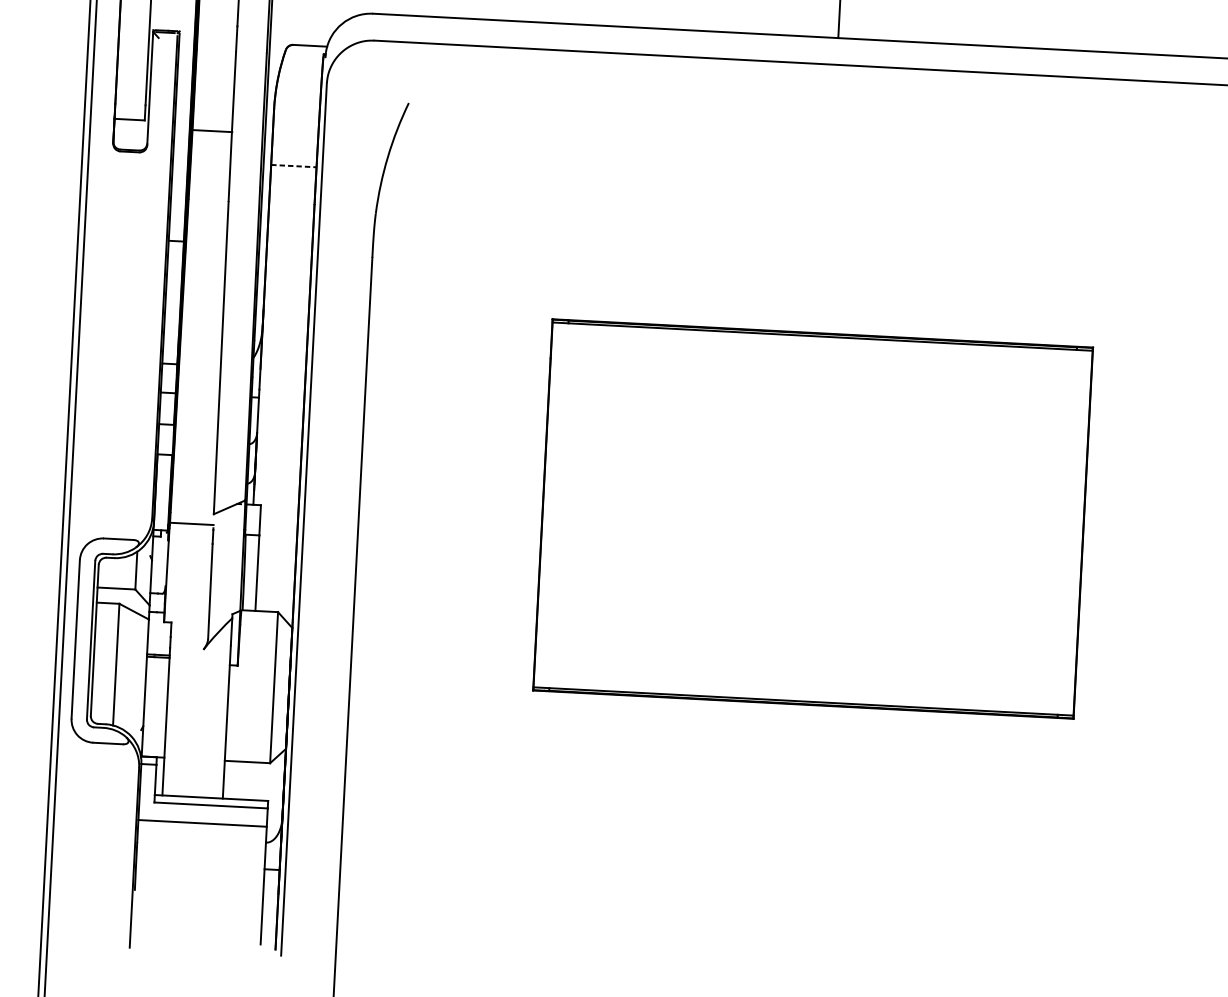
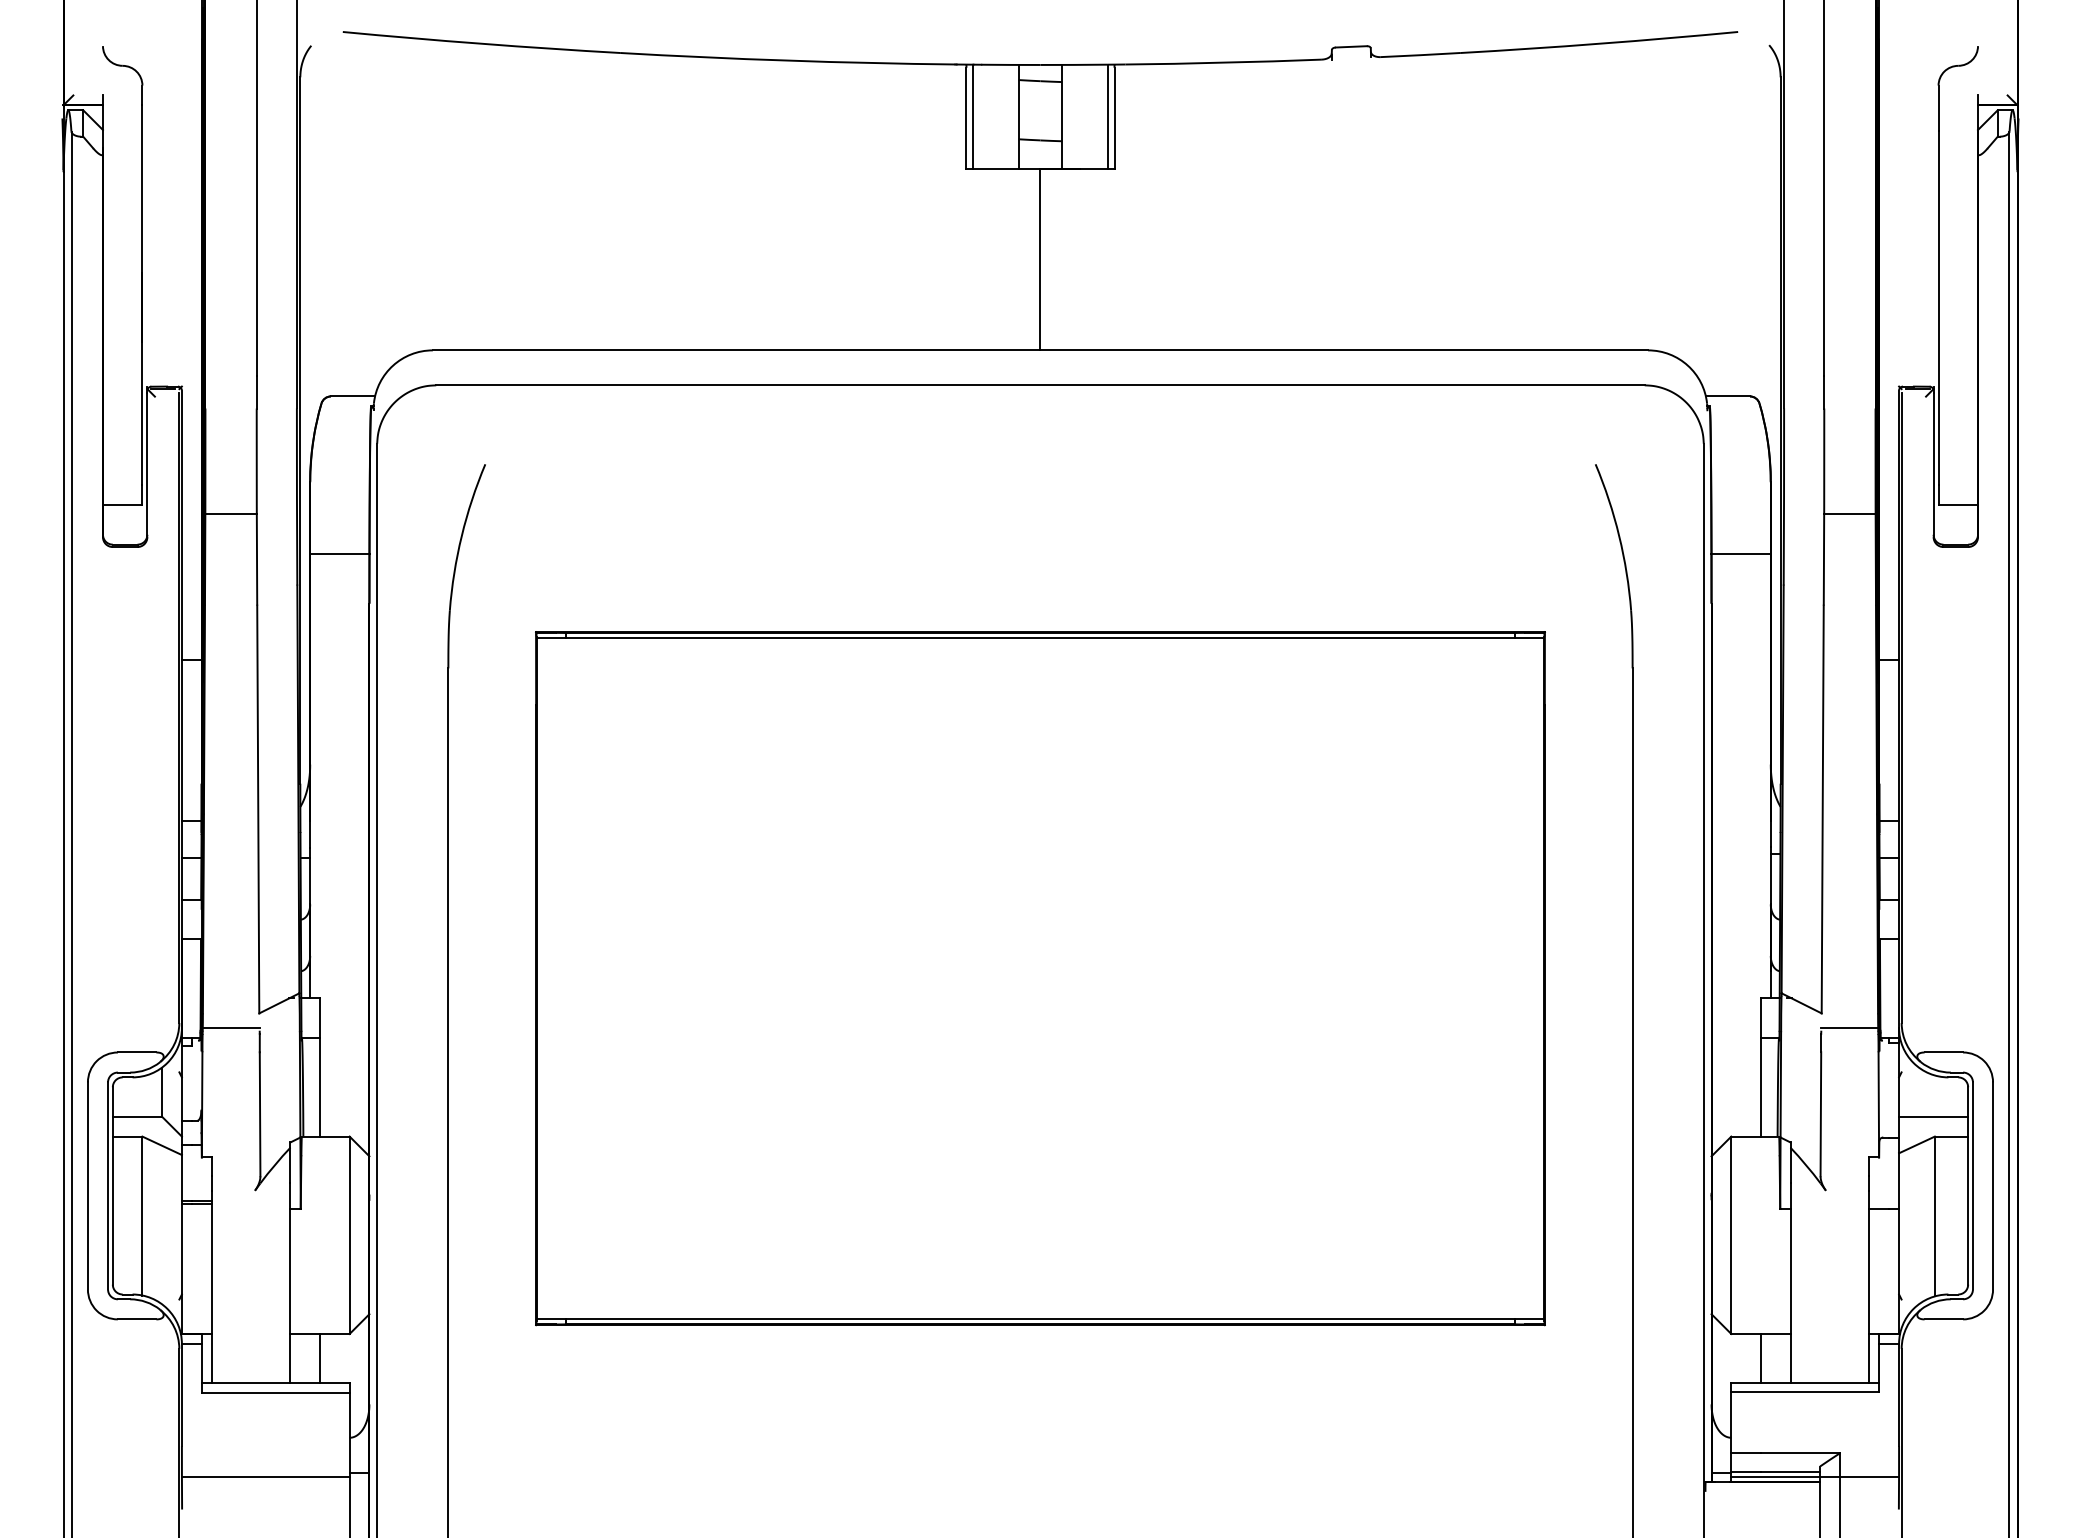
line: (293, 166) -> (339, 554), dashed -> solid
part: (813, 518) -> (1040, 978), size x1.43
line: (246, 780) -> (320, 1358), added
line: (202, 823) -> (265, 1477), moved

